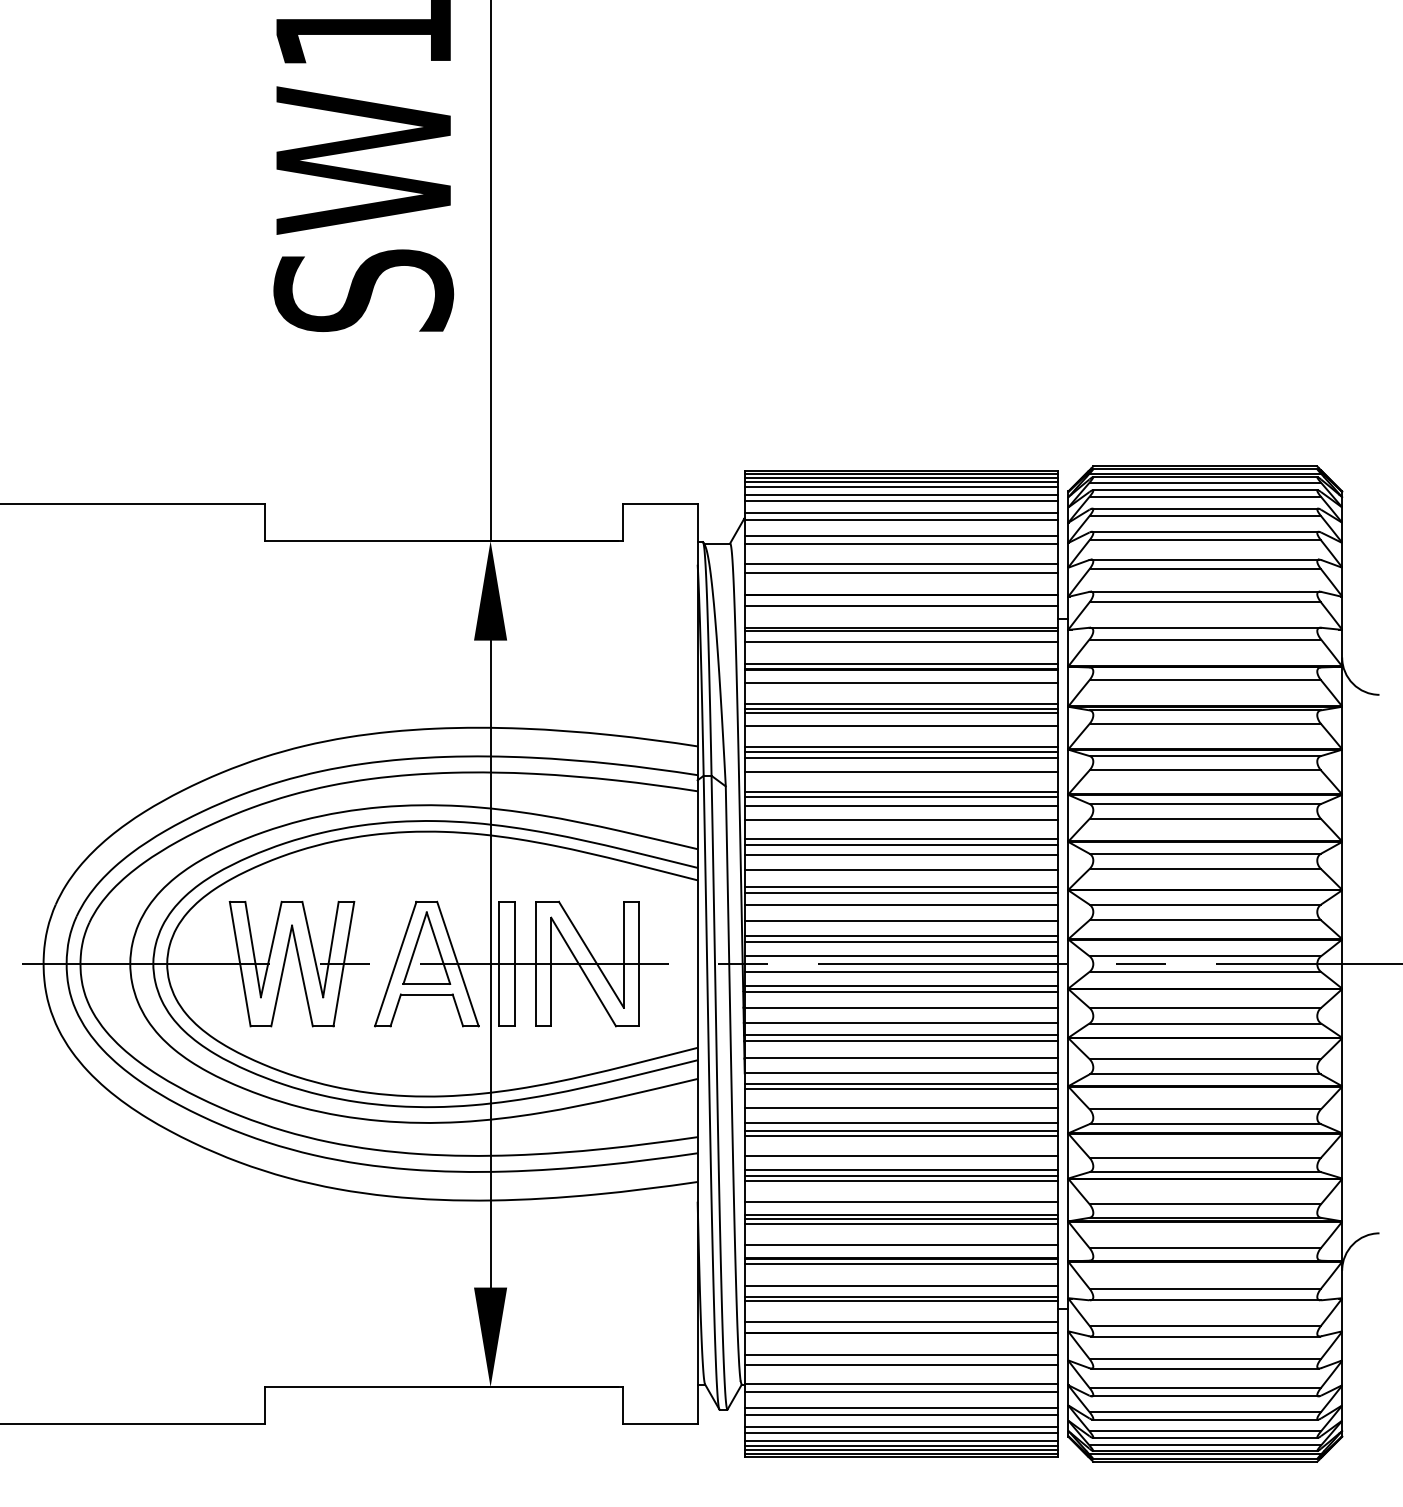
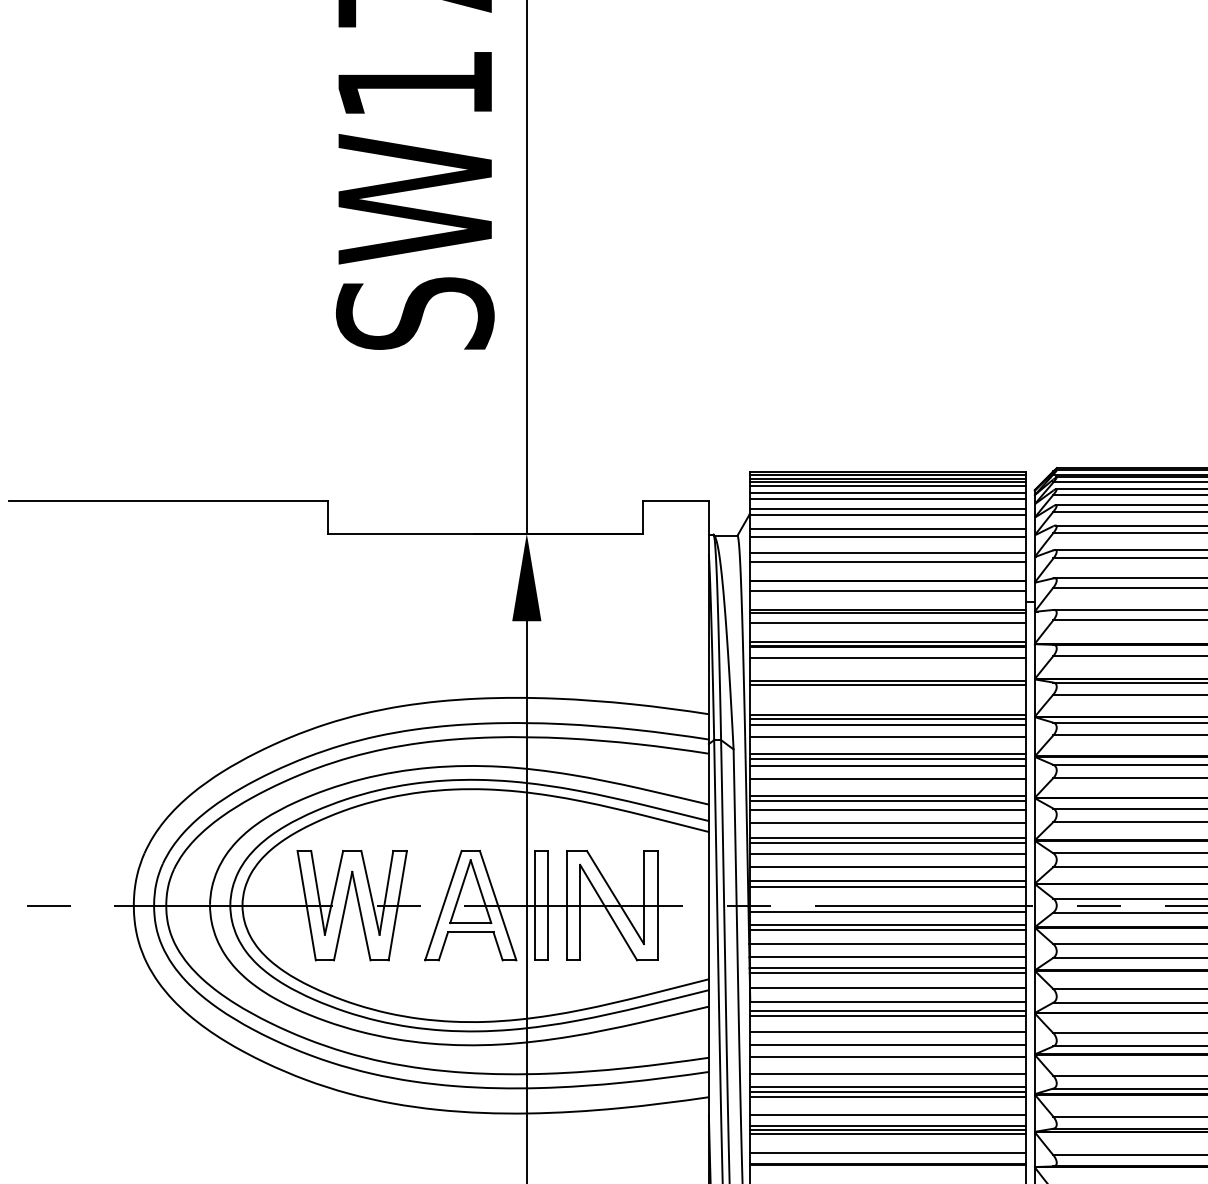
line: (901, 704) -> (888, 677), removed
line: (901, 726) -> (888, 696), removed
line: (901, 956) -> (888, 898), removed
line: (901, 1130) -> (888, 1051), removed
line: (901, 1263) -> (888, 1168), removed

